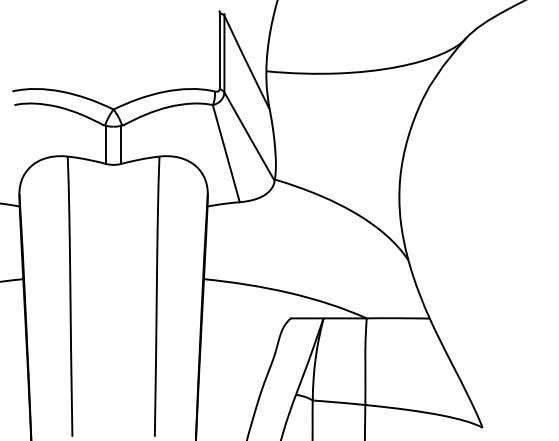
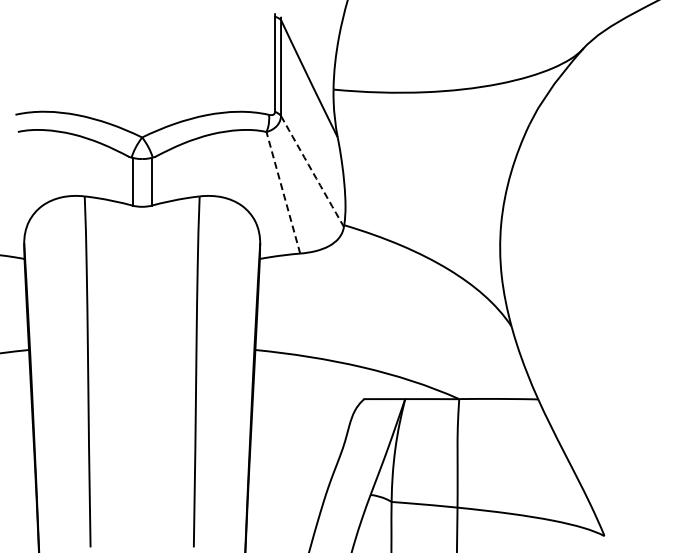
arc: (249, 136) -> (312, 171), solid -> dashed
line: (226, 153) -> (283, 192), solid -> dashed

